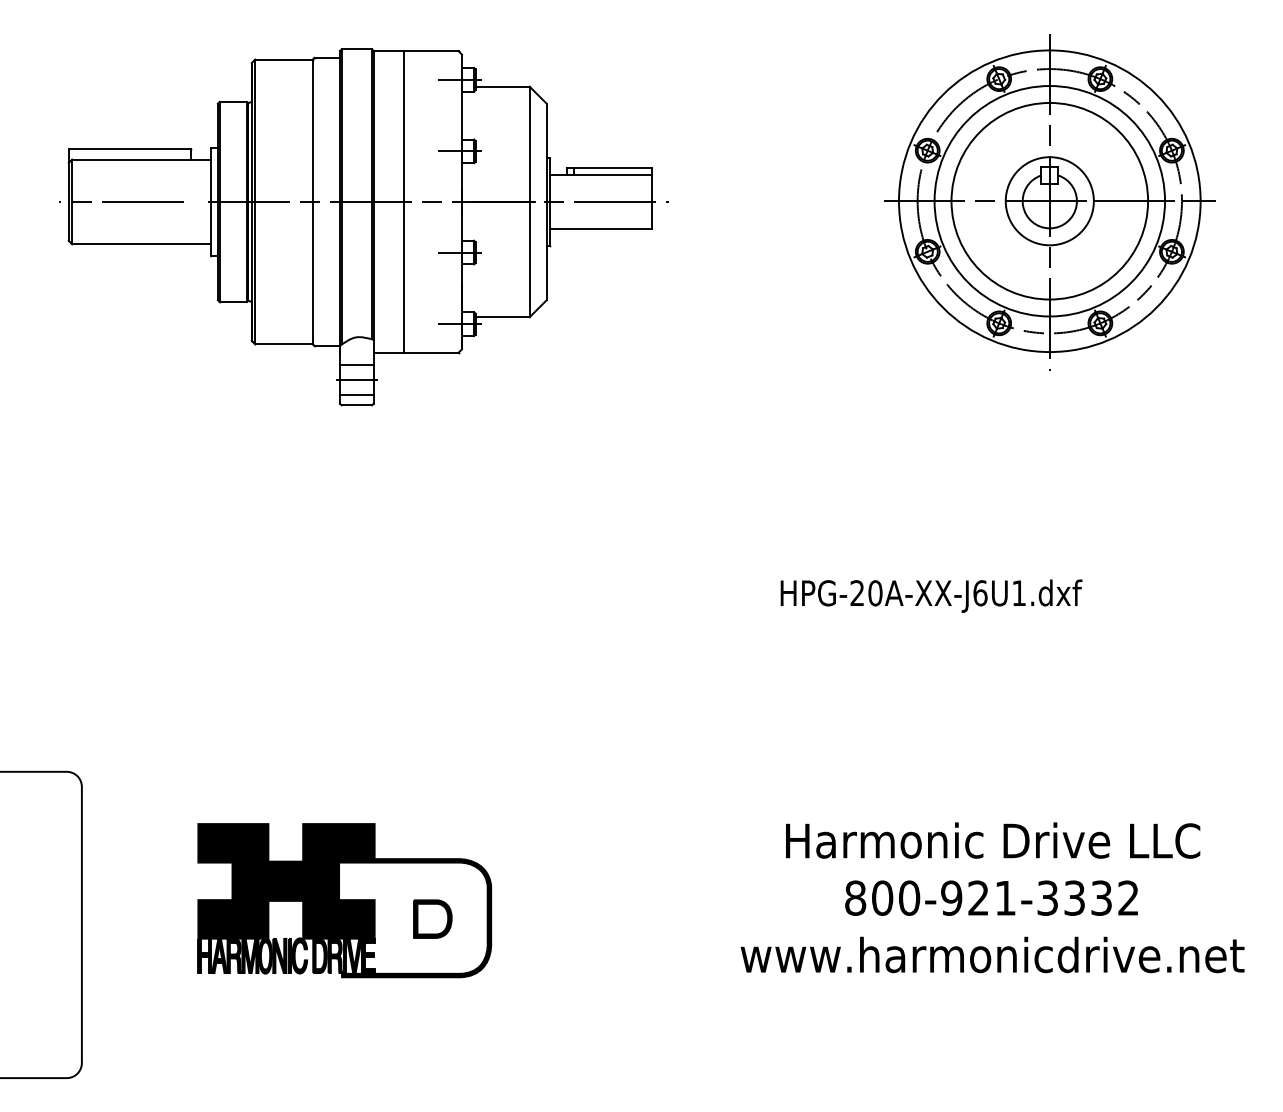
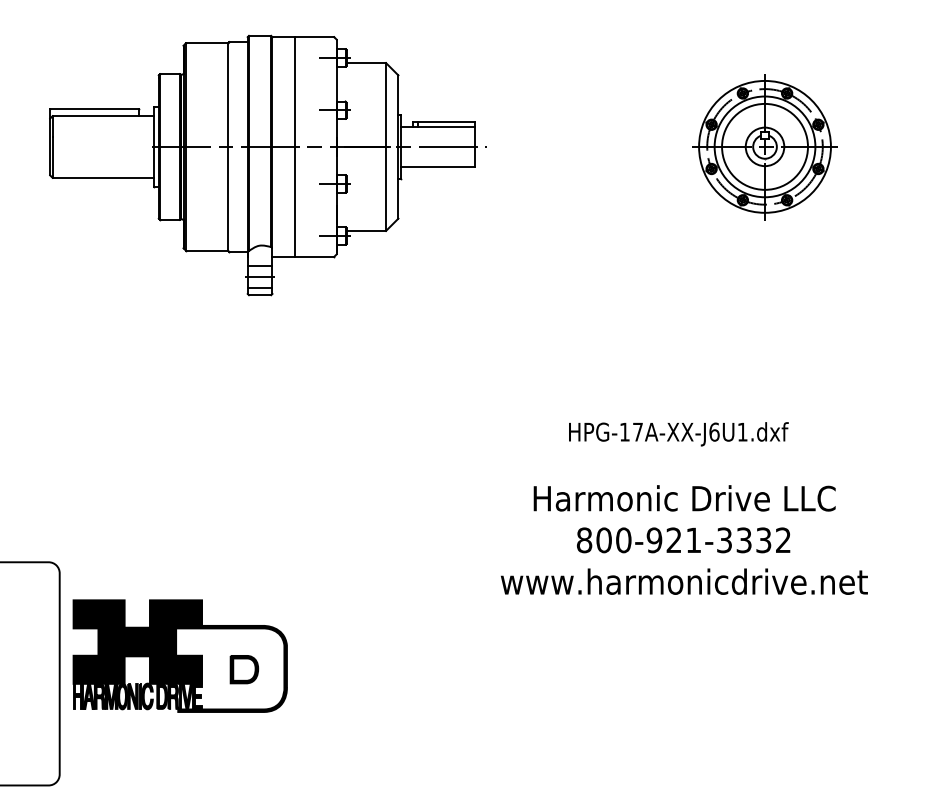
line: (121, 202) -> (88, 147), removed
part: (1049, 202) -> (764, 147), size x0.6
text: (866, 592) -> (631, 431), HPG-20A-XX-J6U1.dxf -> HPG-17A-XX-J6U1.dxf
part: (992, 897) -> (684, 539), moved
part: (343, 899) -> (179, 655), moved

